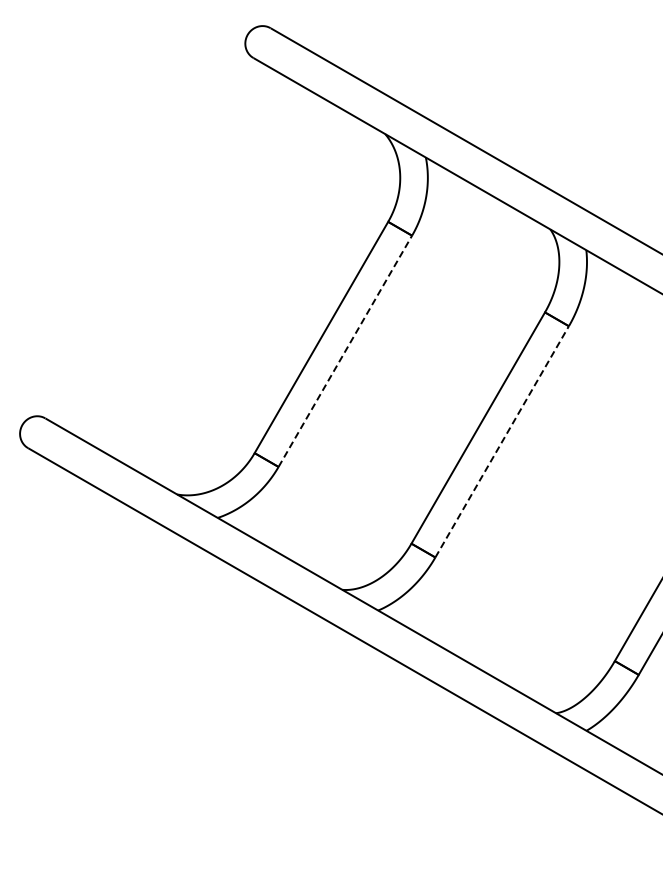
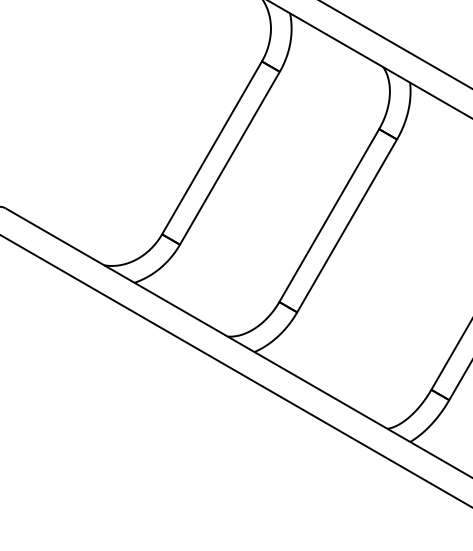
line: (345, 351) -> (230, 158), dashed -> solid
line: (502, 441) -> (347, 225), dashed -> solid

